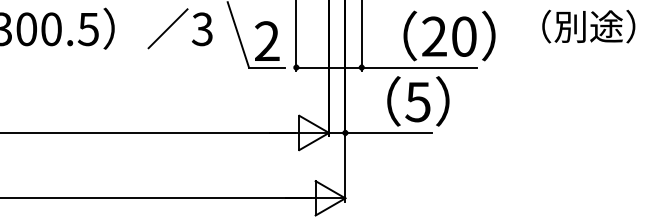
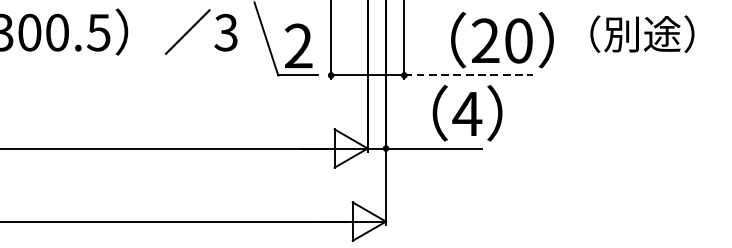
text: (588, 26) -> (642, 34), moved
line: (419, 67) -> (468, 75), solid -> dashed
text: (417, 102) -> (466, 114), 5 -> 4

